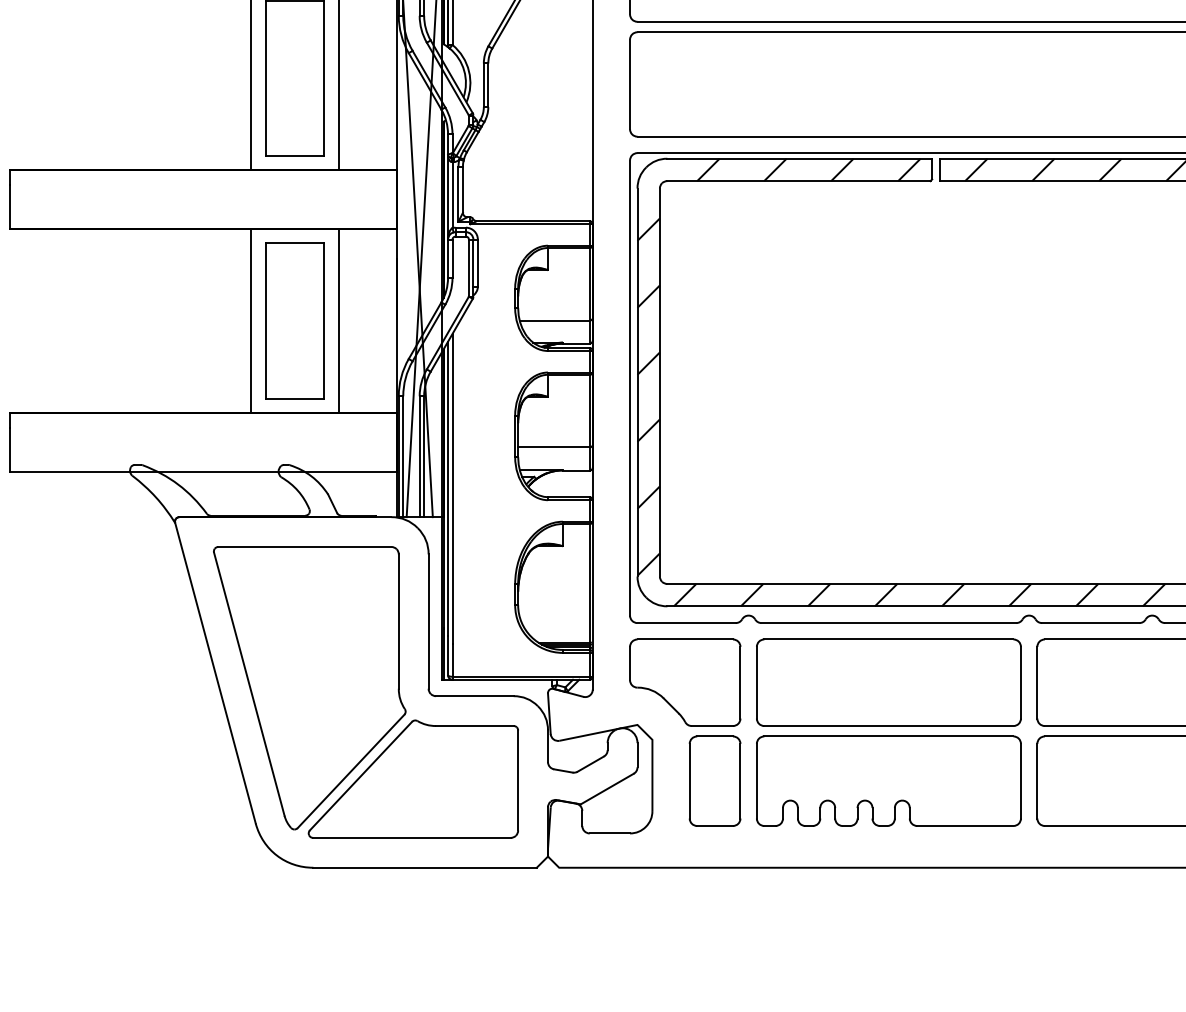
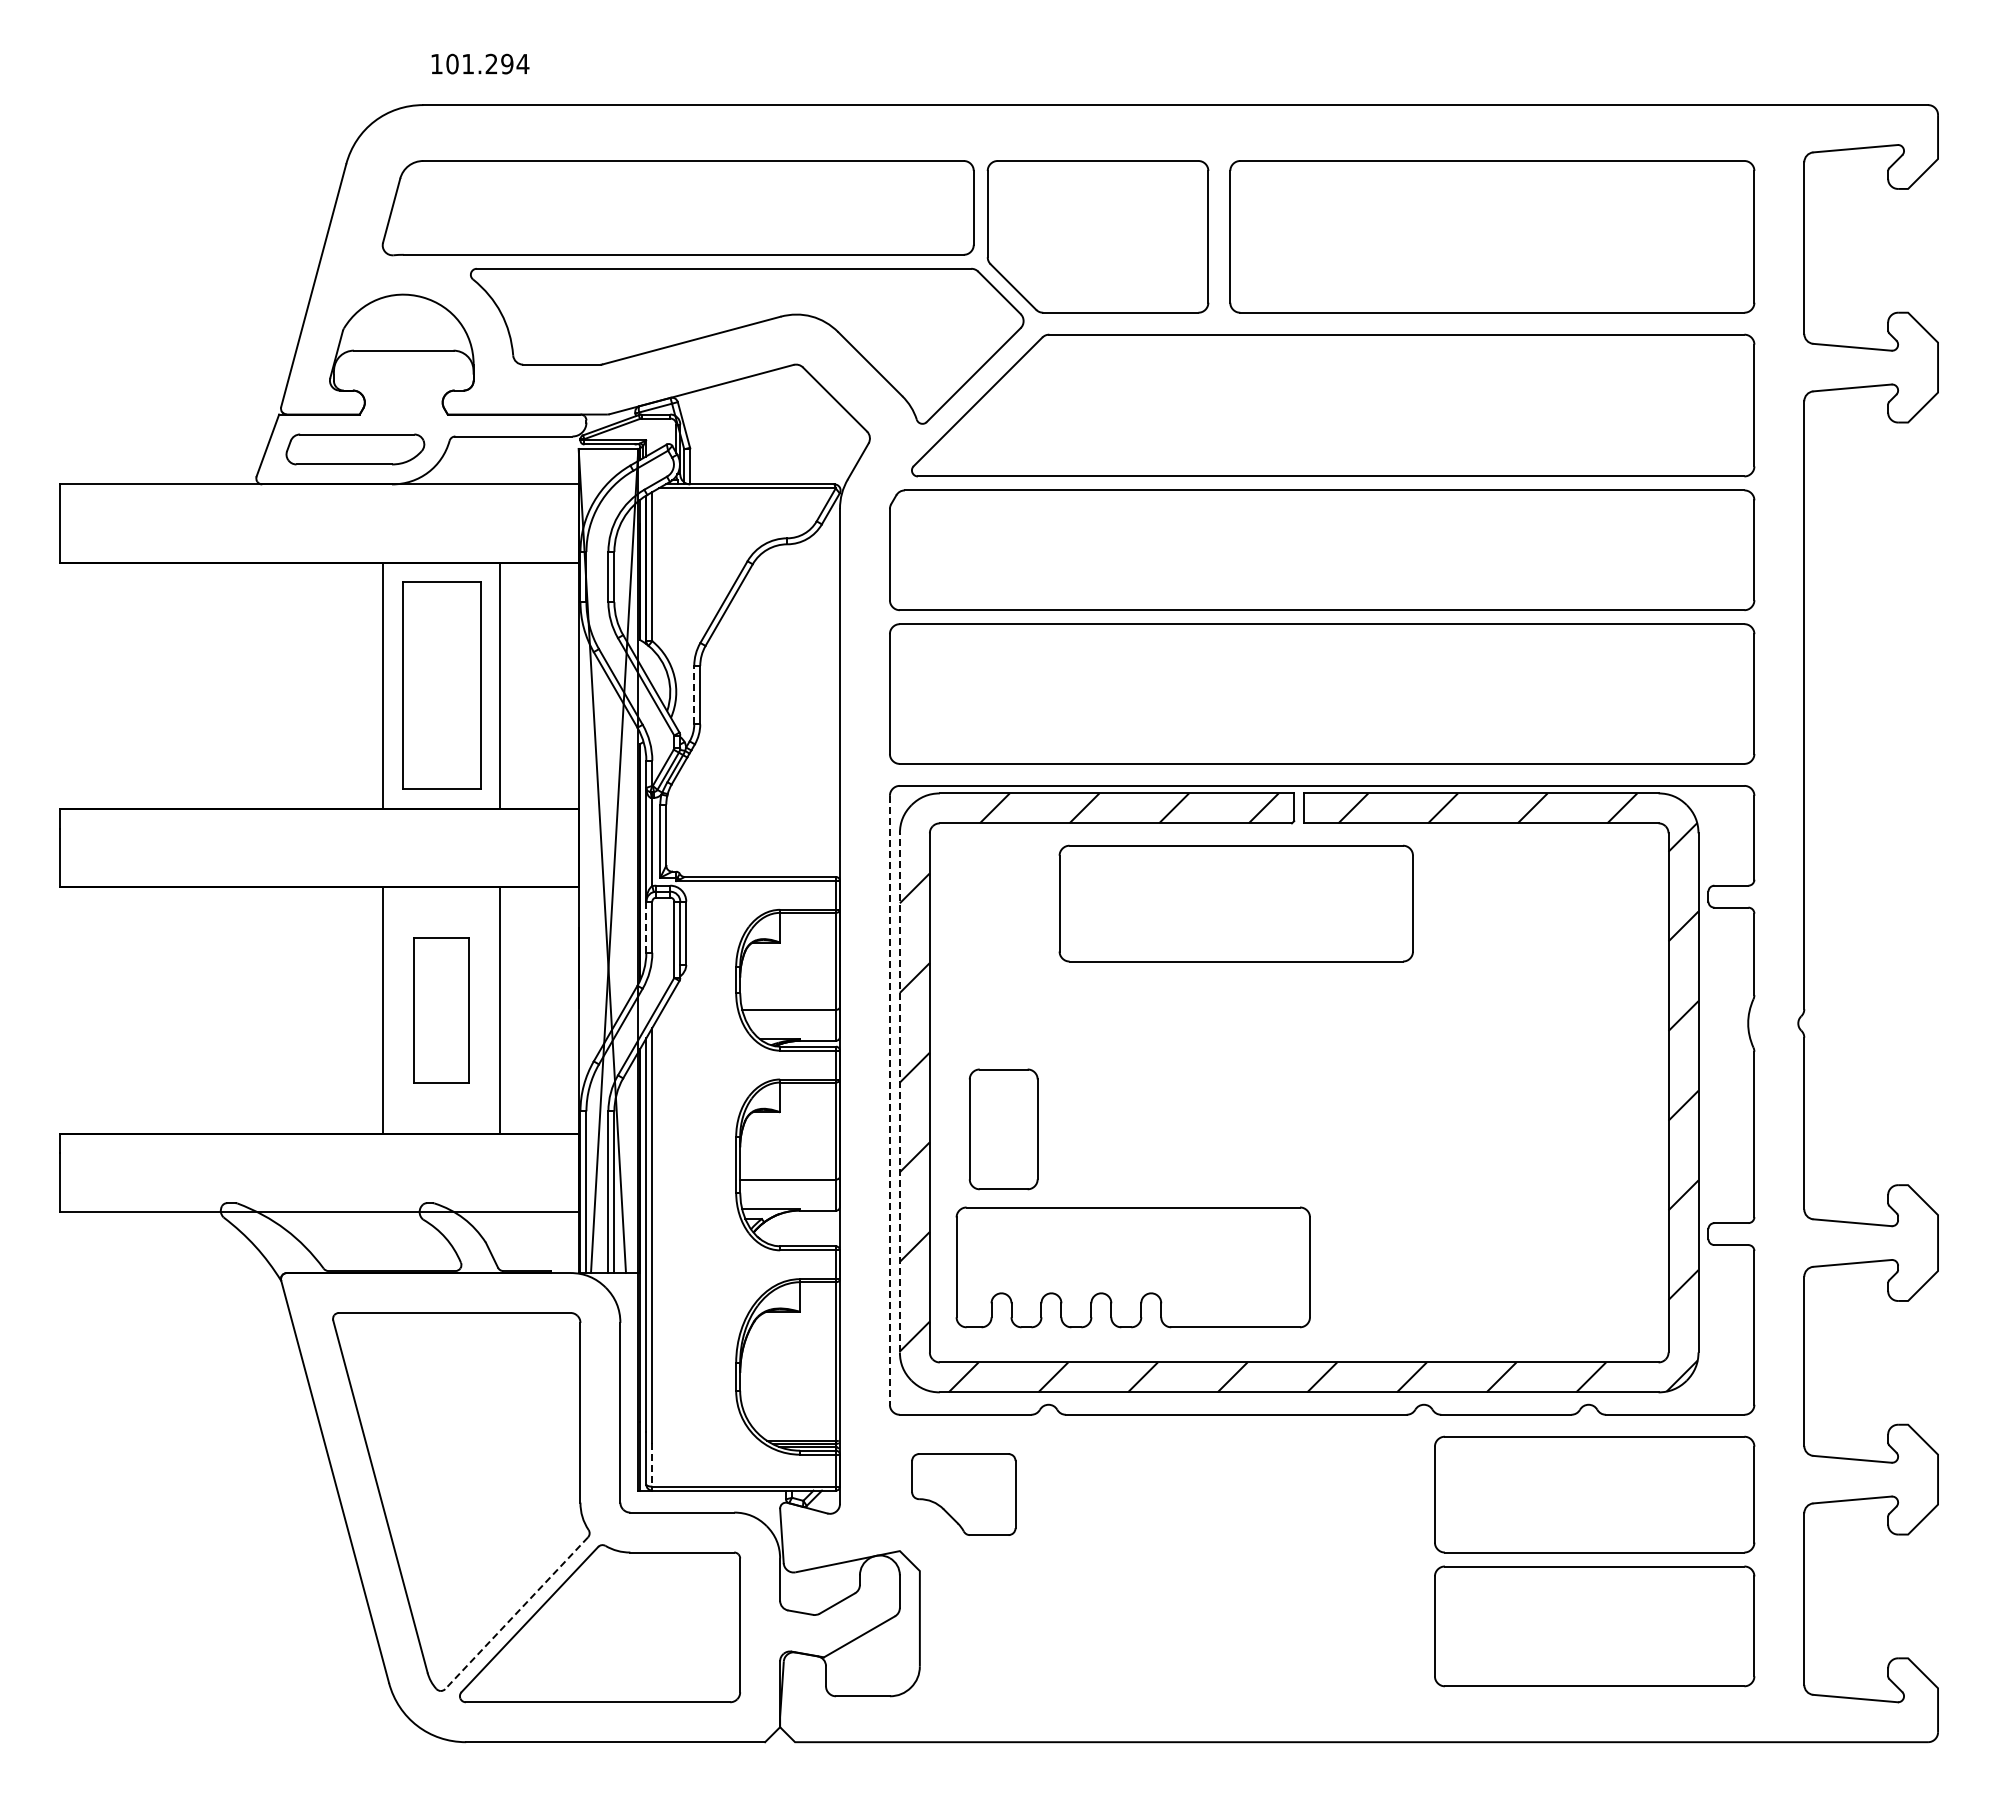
line: (484, 84) -> (694, 694), solid -> dashed
line: (448, 258) -> (646, 927), solid -> dashed
part: (294, 320) -> (441, 1010), size x0.7
line: (637, 382) -> (899, 1092), solid -> dashed
line: (629, 388) -> (889, 1100), solid -> dashed
line: (452, 660) -> (652, 1465), solid -> dashed
part: (685, 682) -> (963, 1494), size x0.7
part: (888, 682) -> (1235, 903), moved
line: (351, 771) -> (516, 1613), solid -> dashed
part: (714, 781) -> (1003, 1129), moved
part: (888, 781) -> (1132, 1267), moved

